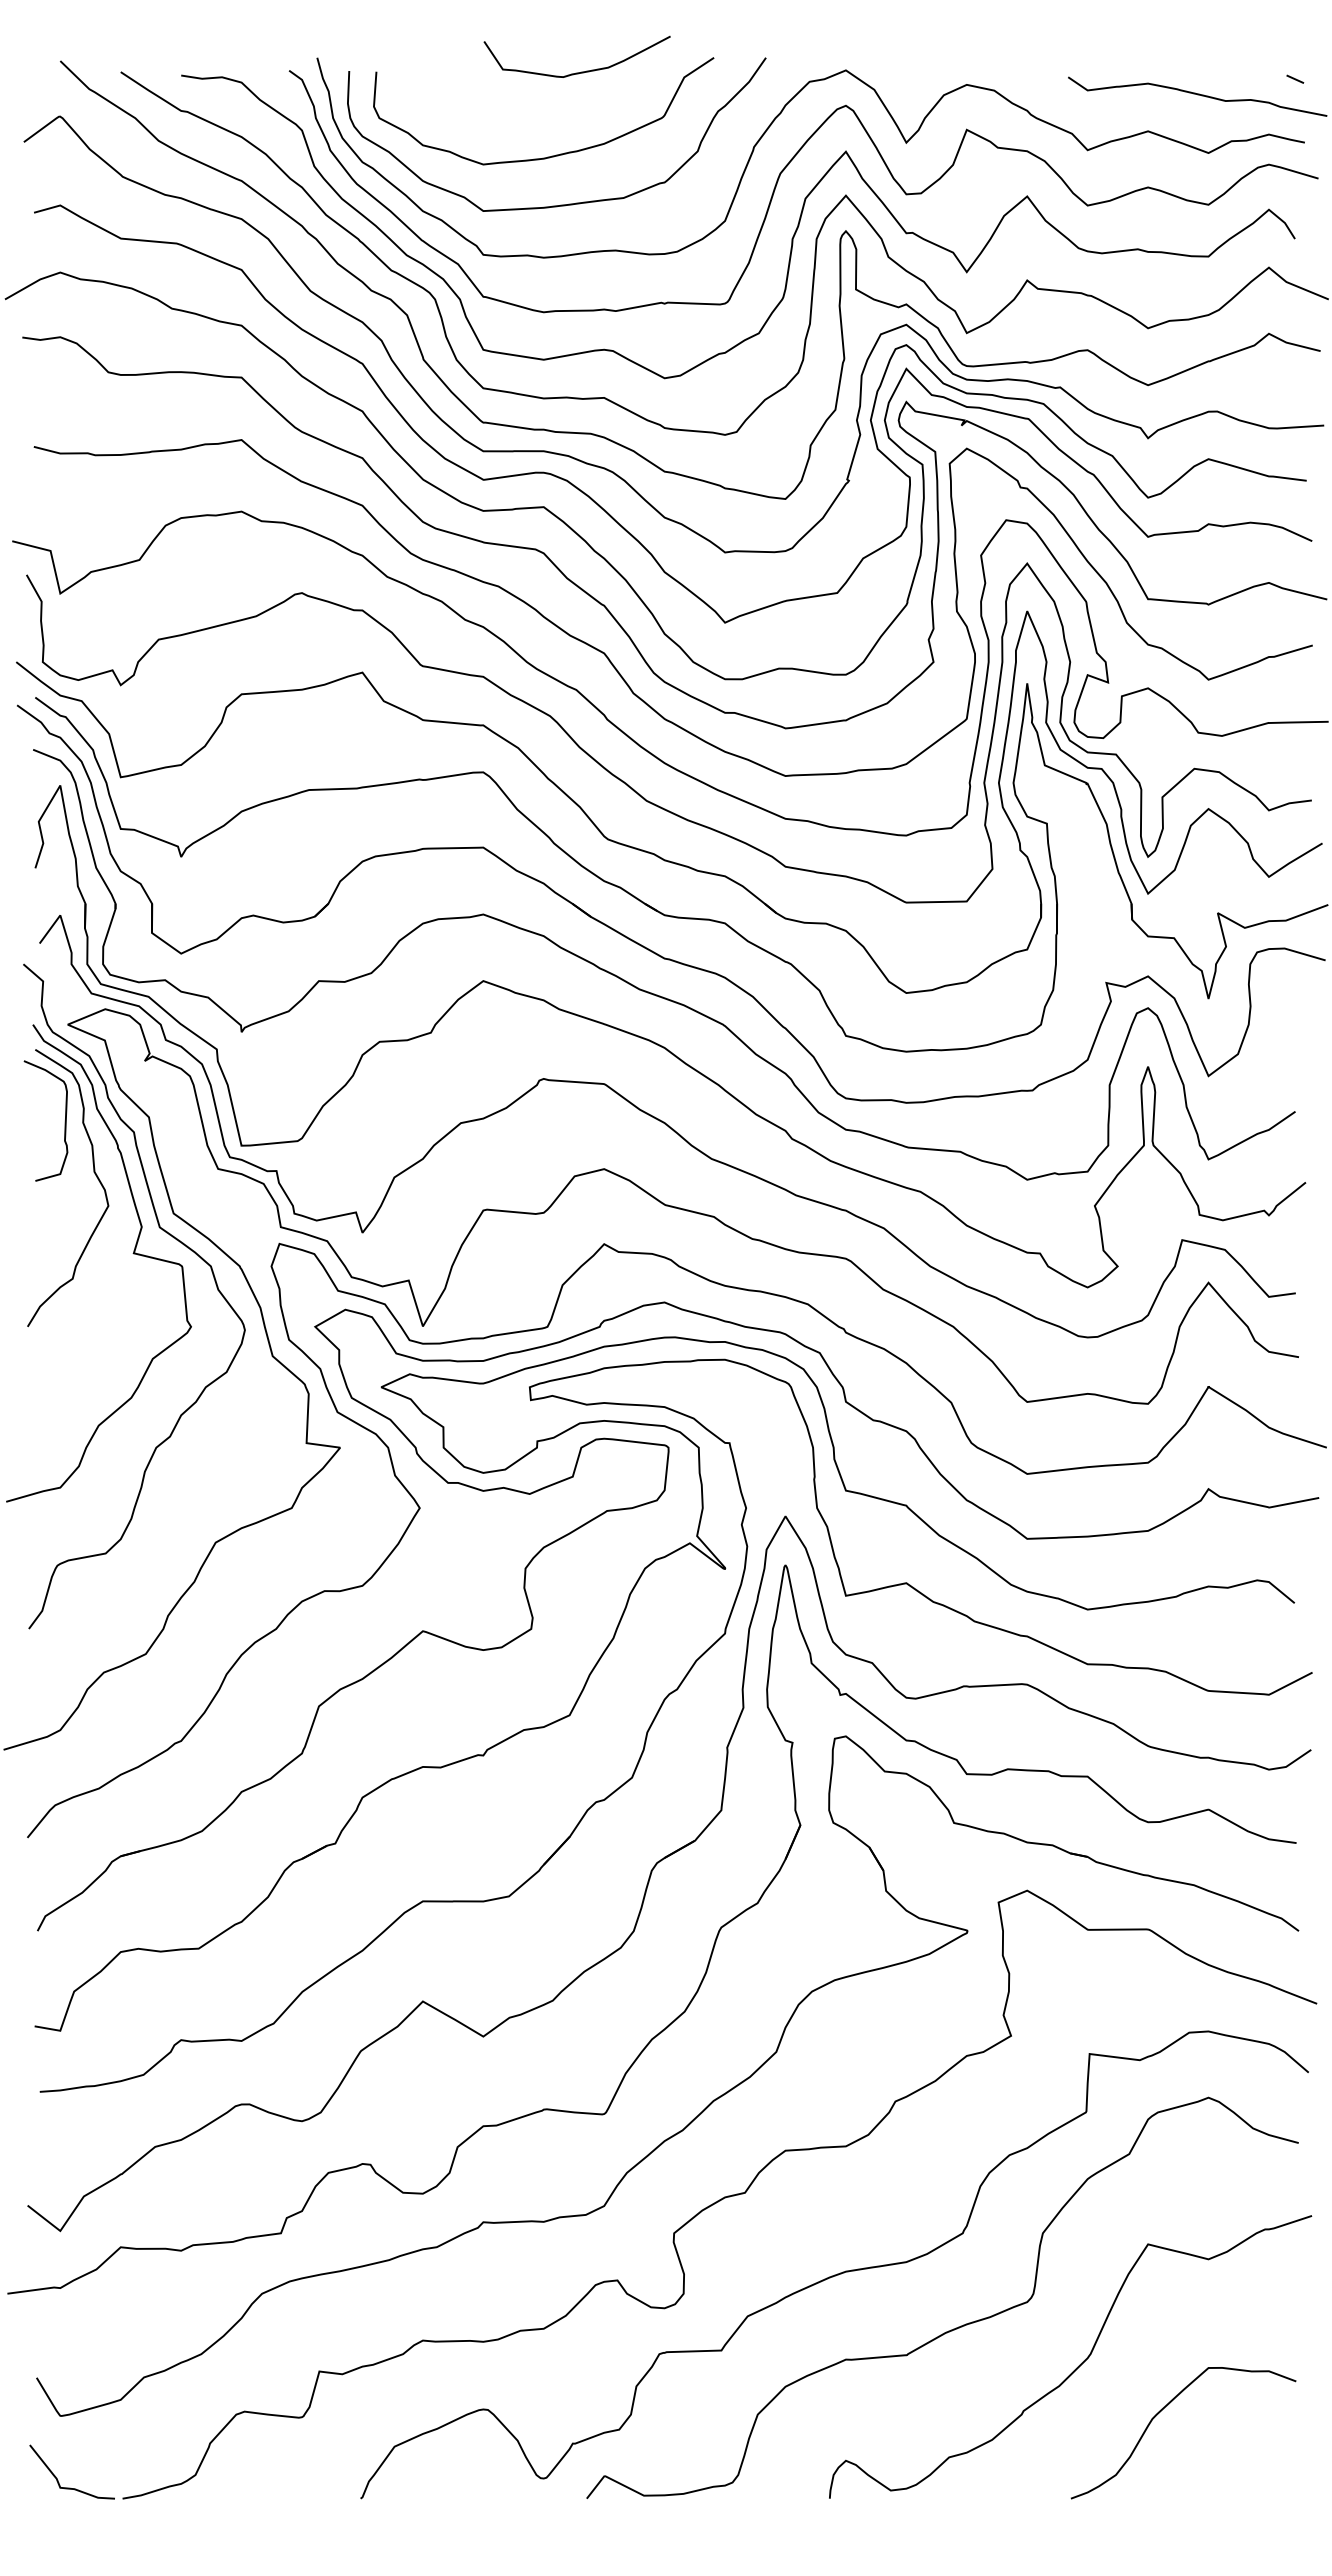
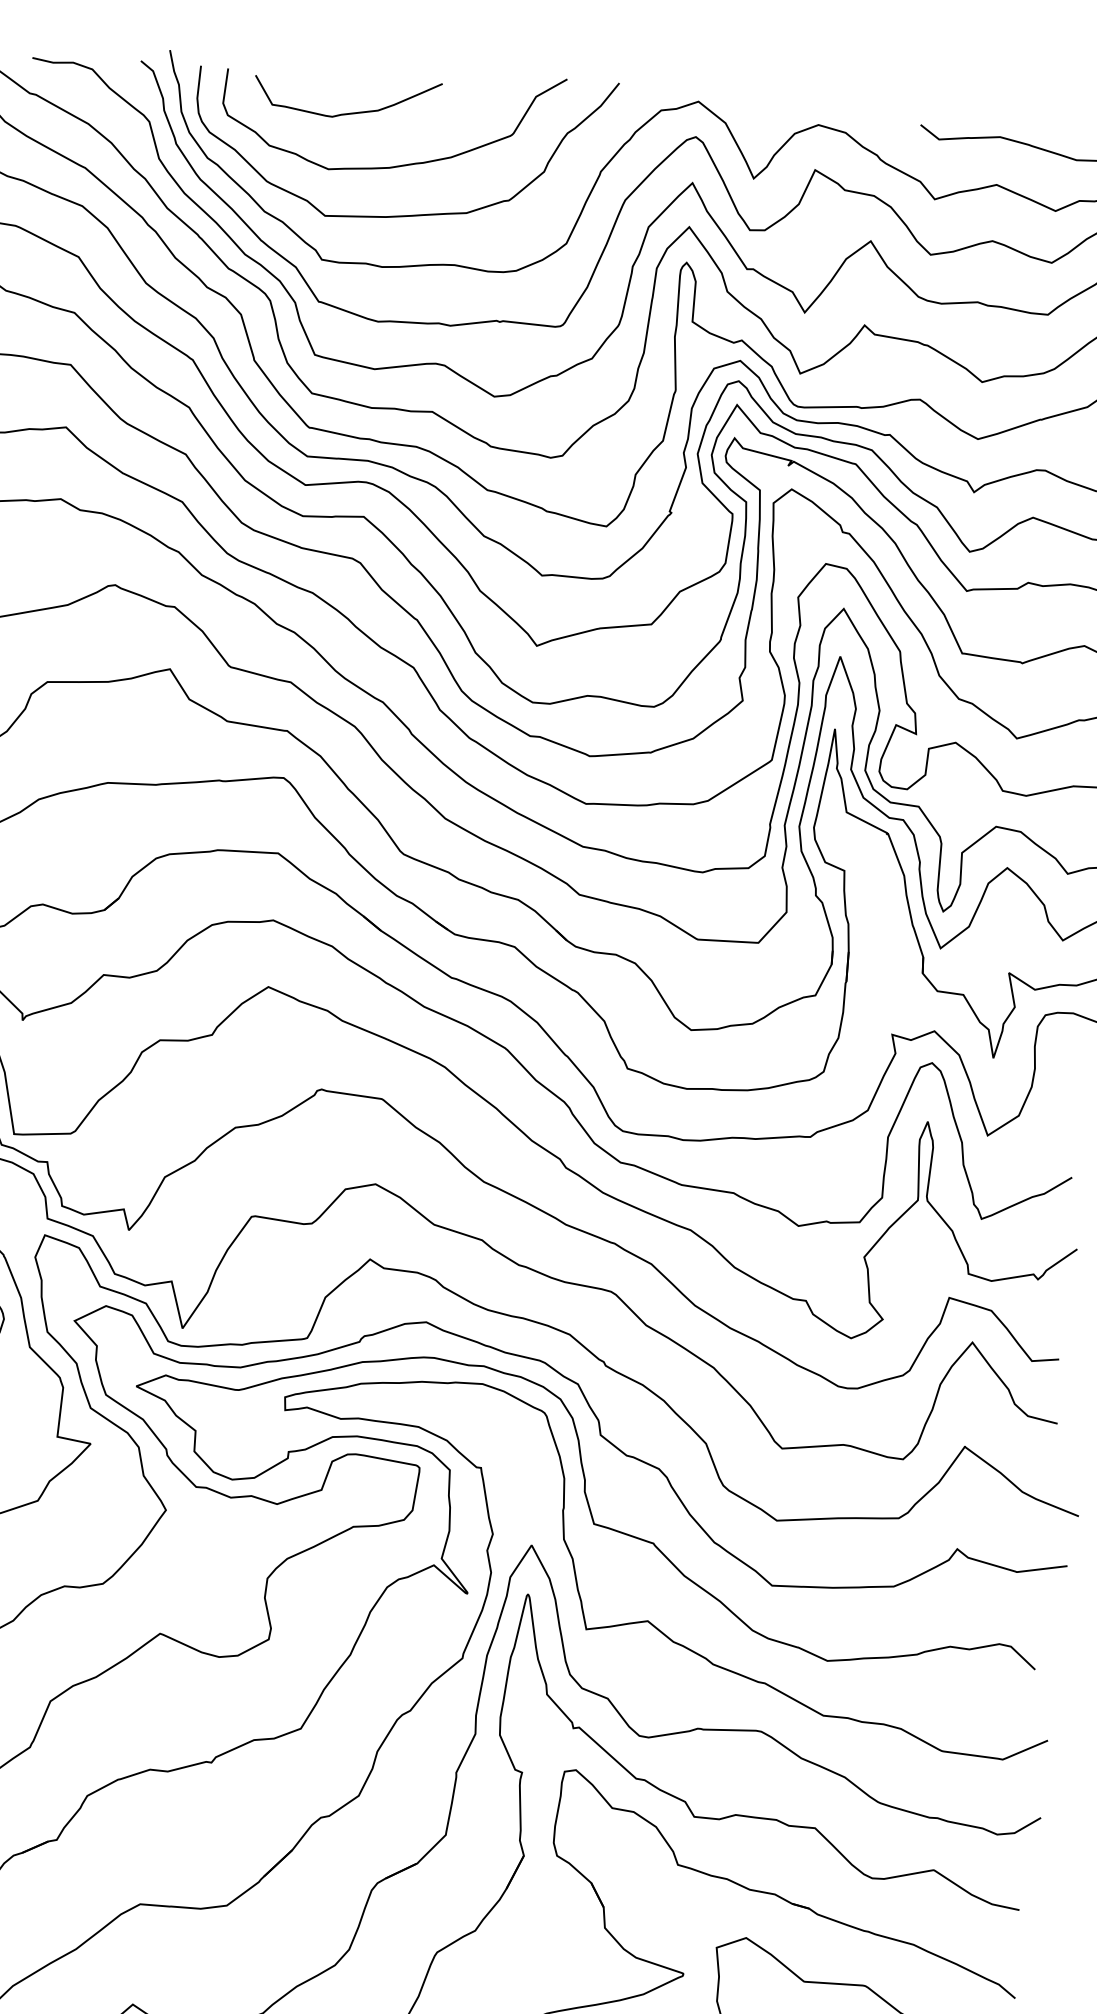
curve: (581, 71) -> (350, 112), moved

